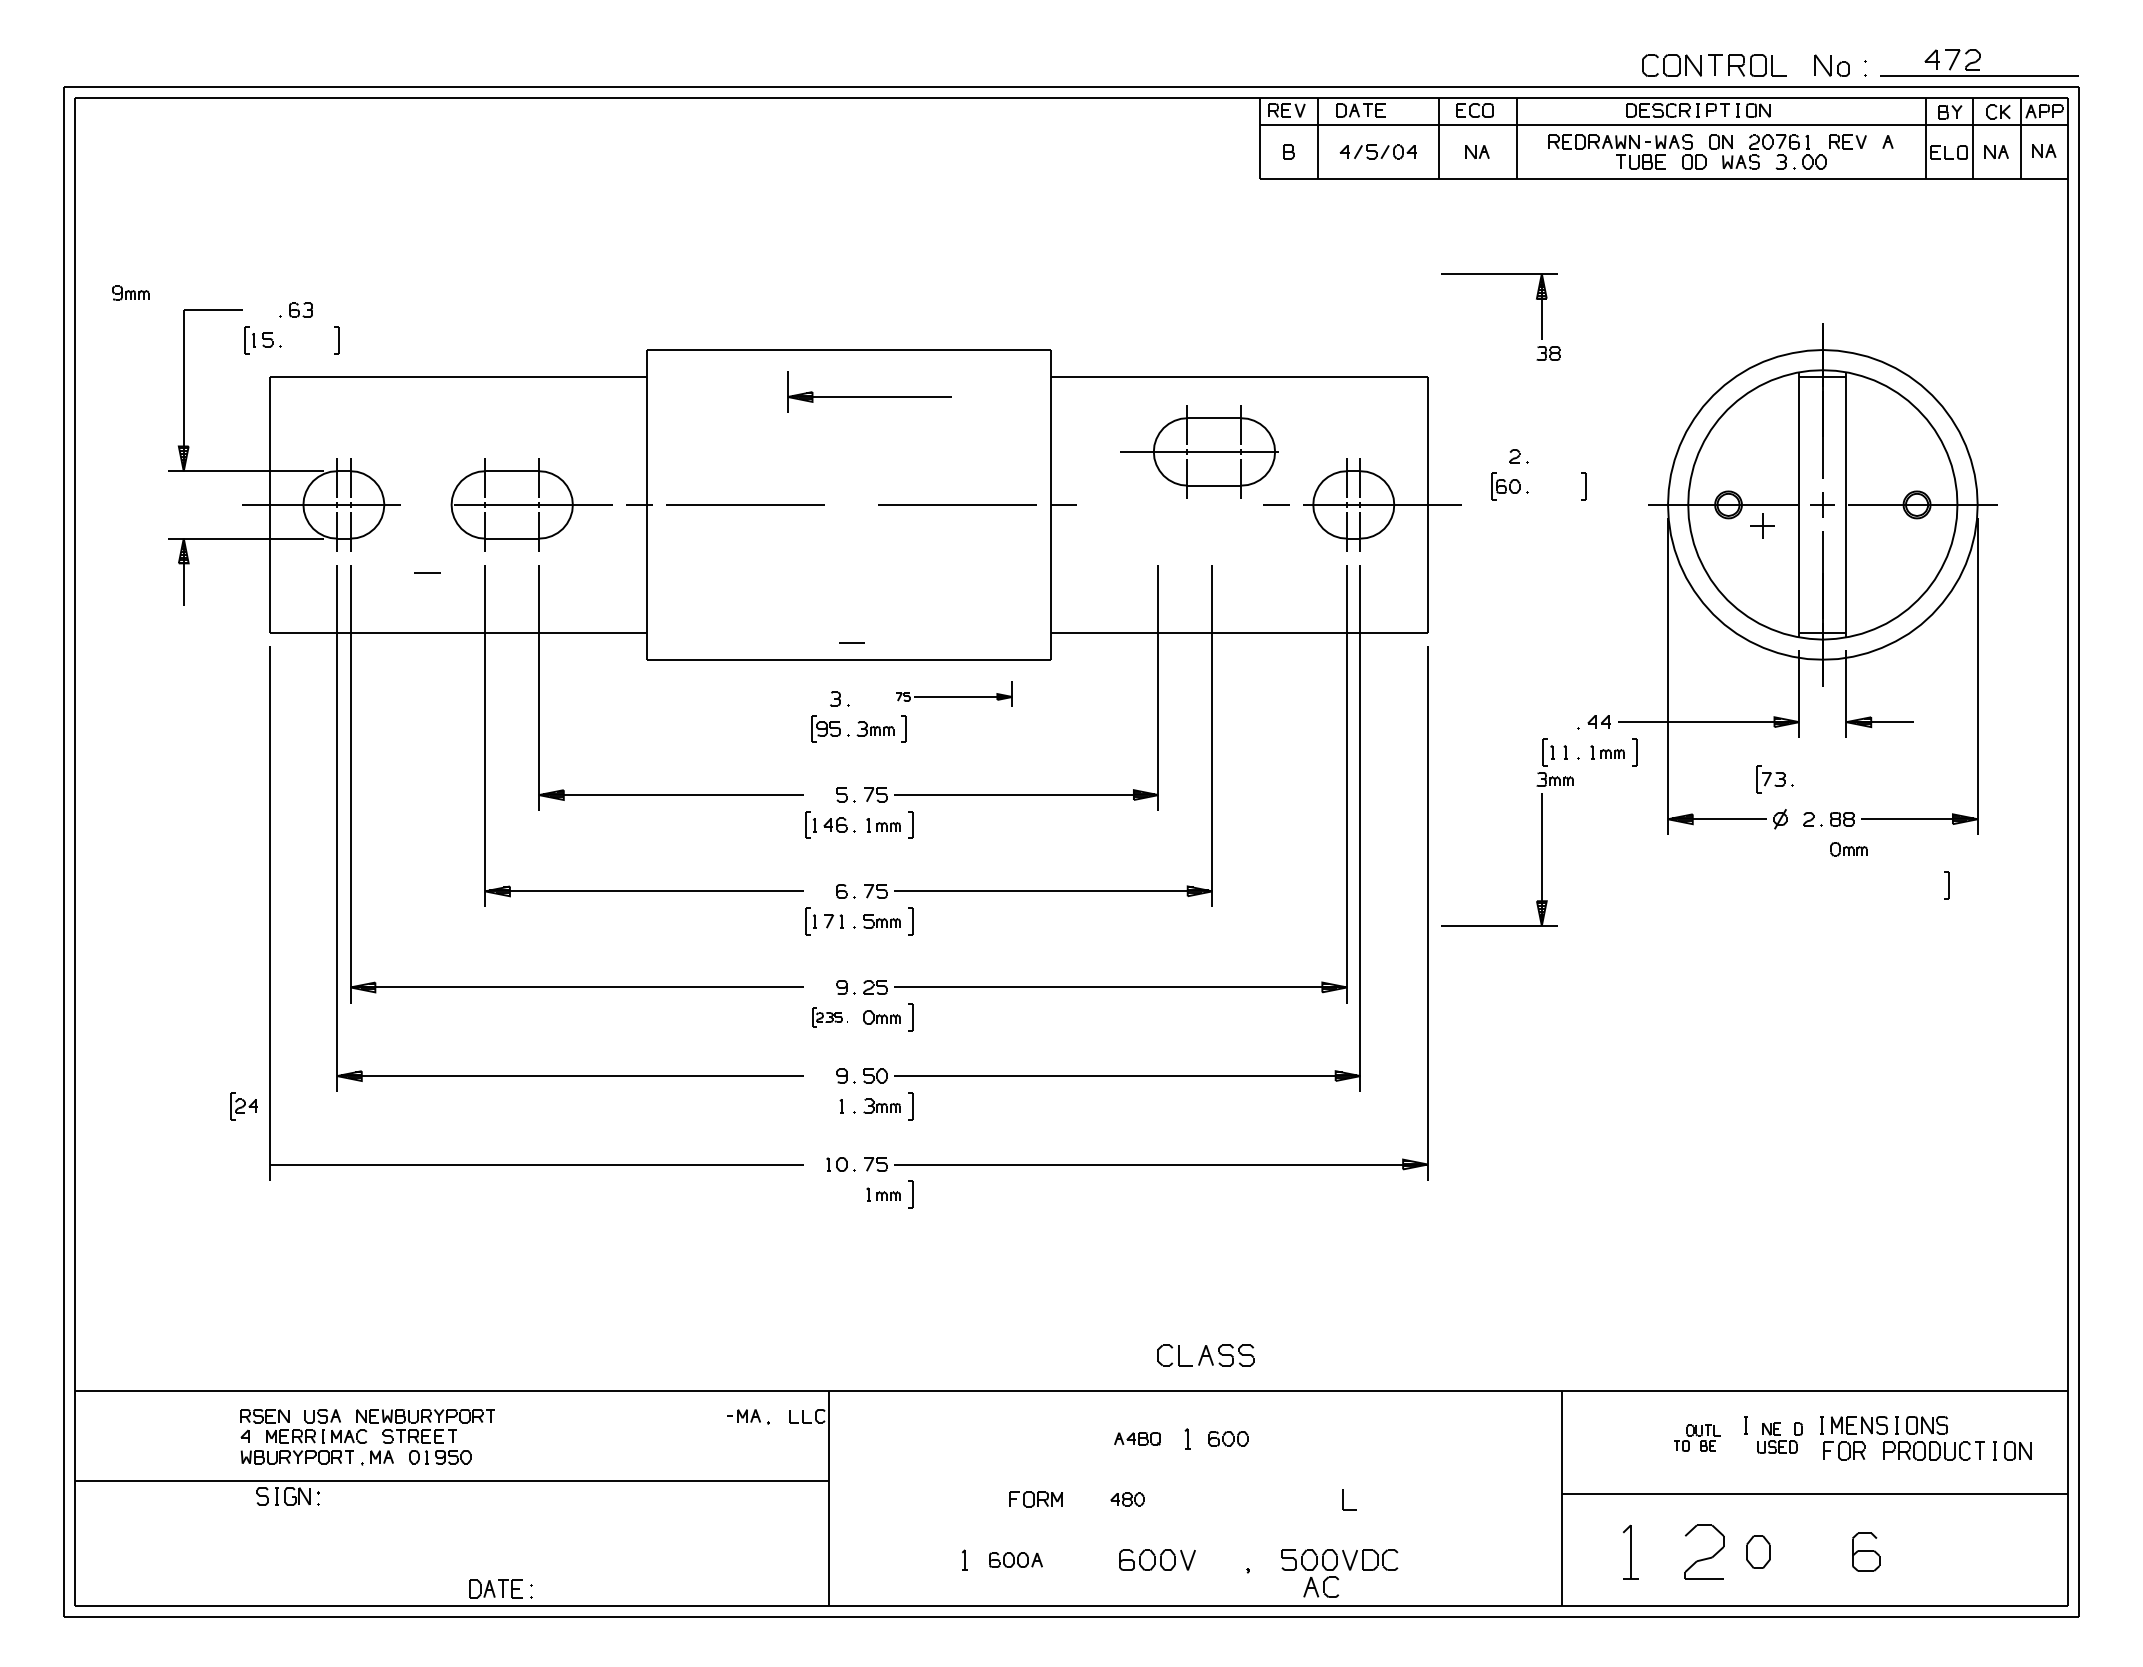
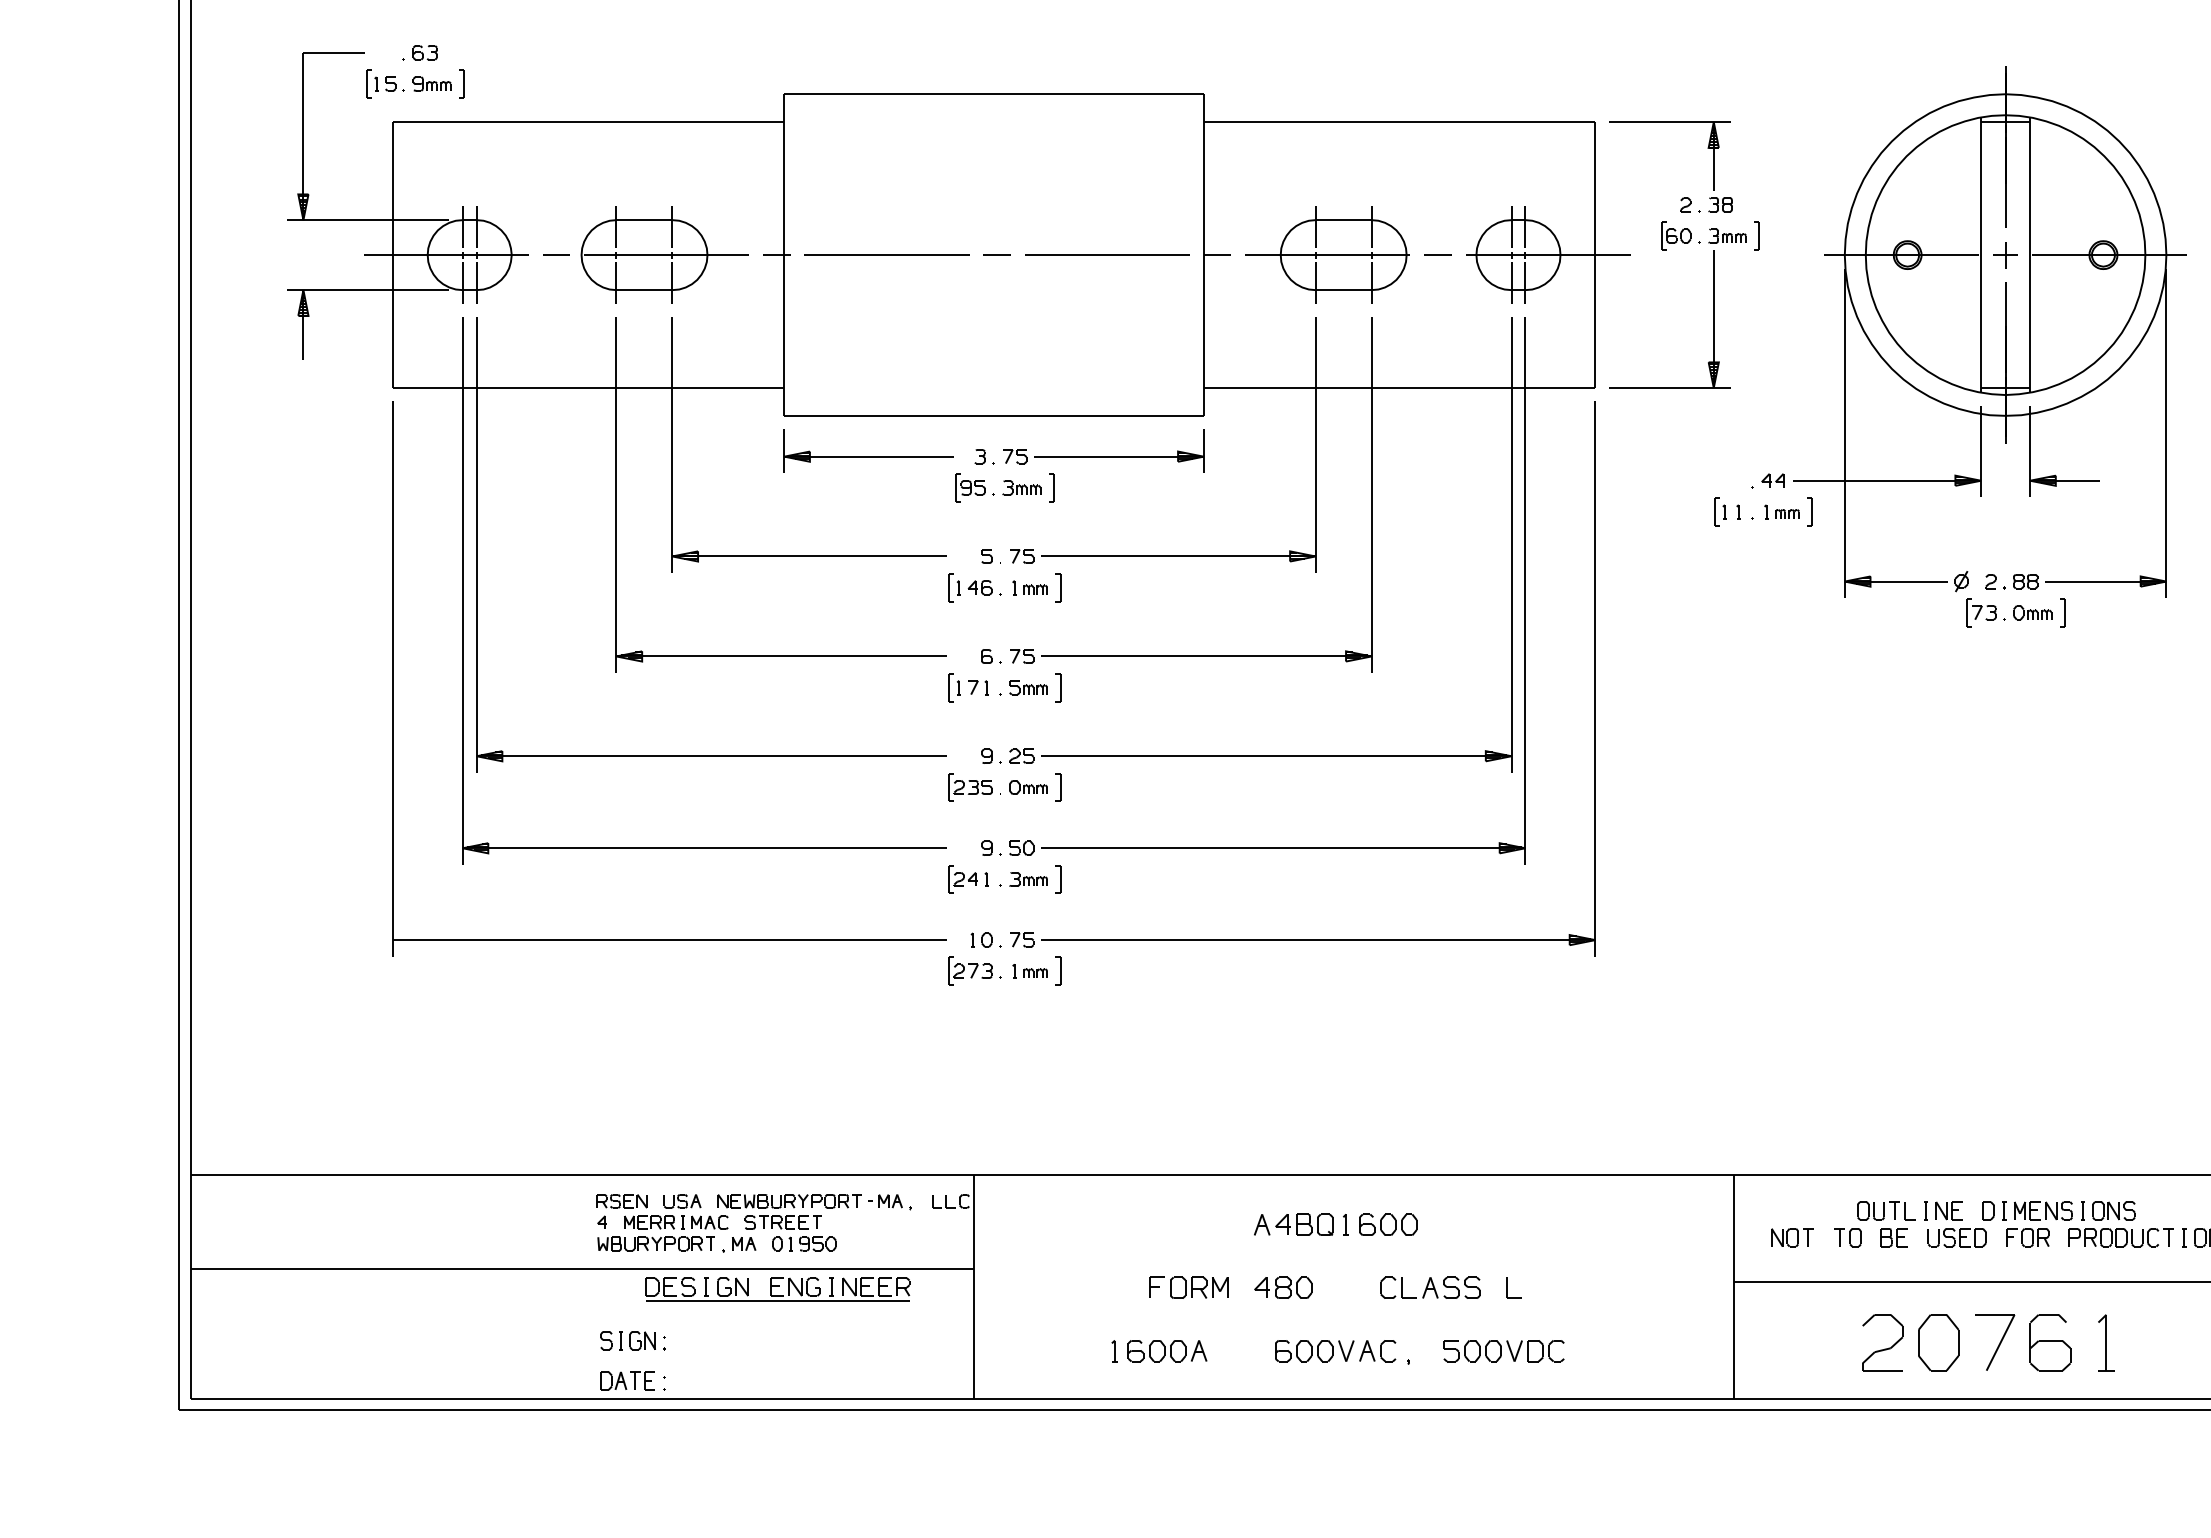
part: (130, 292) -> (431, 83), moved
part: (1536, 299) -> (1708, 148), moved
part: (869, 391) -> (869, 450), moved
part: (1199, 451) -> (1328, 254), moved
part: (1762, 525) -> (1942, 276), removed
line: (427, 572) -> (556, 254), moved
line: (851, 642) -> (996, 254), moved
part: (954, 693) -> (1103, 450), size x1.67
part: (1774, 779) -> (1985, 612), moved
part: (1541, 849) -> (1713, 308), moved
part: (1946, 885) -> (2062, 612), moved
part: (830, 1017) -> (975, 787), size x1.43
part: (243, 1106) -> (962, 879), moved
part: (830, 1194) -> (975, 971), added
part: (1205, 1355) -> (1429, 1288), moved
part: (367, 1437) -> (728, 1223), moved
part: (1137, 1438) -> (1293, 1224), size x1.67
part: (1228, 1438) -> (1388, 1224), size x1.43
part: (1696, 1438) -> (1874, 1224), size x1.67
part: (1780, 1438) -> (1961, 1224), size x1.43
part: (1617, 1450) -> (1792, 1237), added
part: (287, 1496) -> (632, 1340), moved
part: (1035, 1499) -> (1187, 1288), size x1.43
part: (1127, 1499) -> (1283, 1288), size x1.67
part: (640, 1500) -> (777, 1289), added
part: (1630, 1551) -> (2105, 1342), moved
part: (1758, 1551) -> (1938, 1342), size x1.67
part: (1812, 1551) -> (1994, 1342), added
part: (1865, 1551) -> (2049, 1342), size x1.43
part: (1015, 1559) -> (1167, 1350), size x1.43
part: (1320, 1586) -> (1376, 1350), moved

